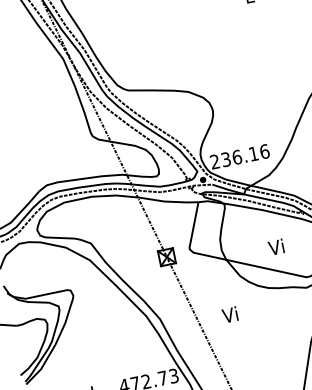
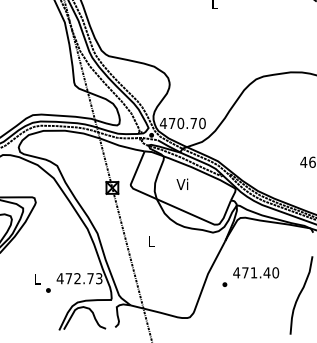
text: (239, 156) -> (182, 123), 236.16 -> 470.70
text: (276, 246) -> (182, 183), moved
text: (229, 314) -> (150, 240), Vi -> L

